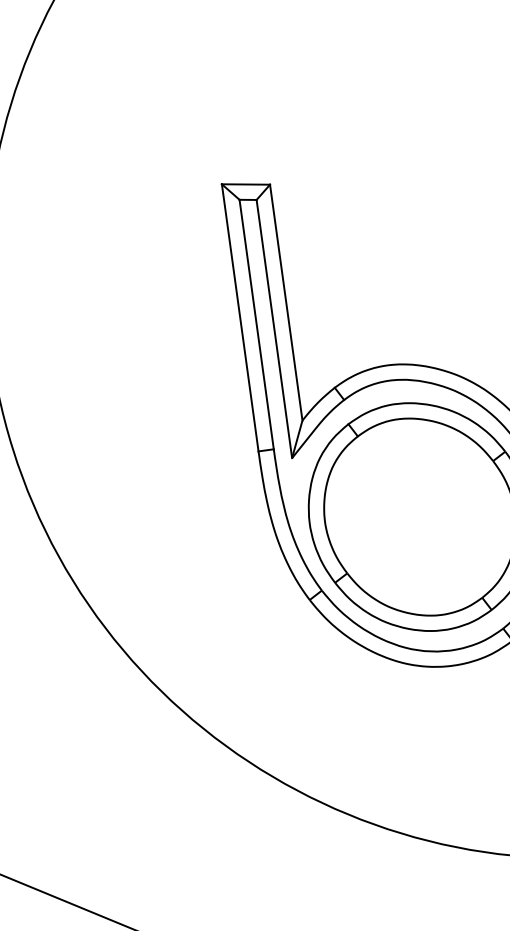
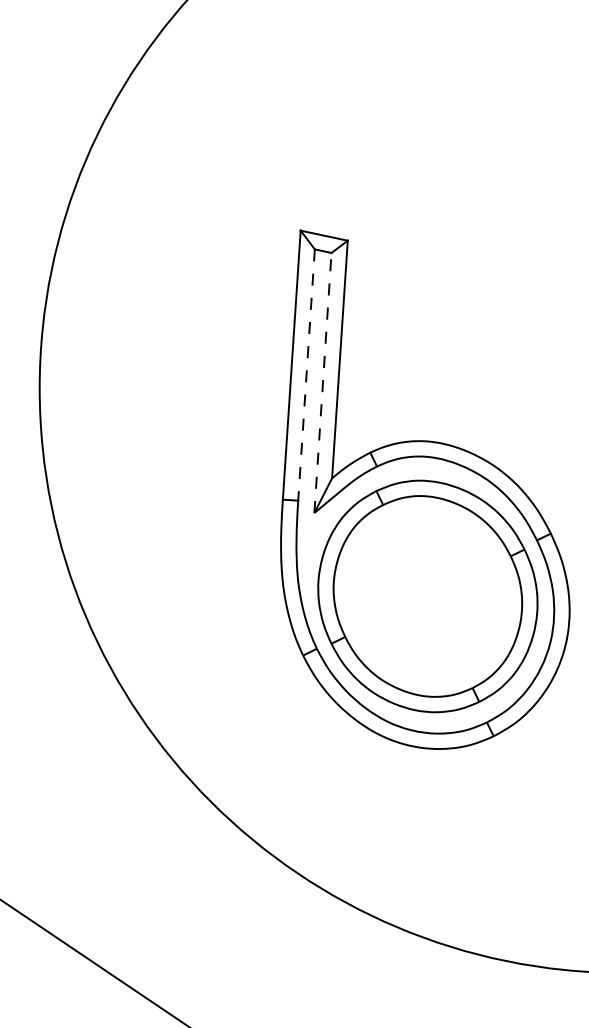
line: (256, 325) -> (306, 375), solid -> dashed
line: (274, 328) -> (323, 382), solid -> dashed

